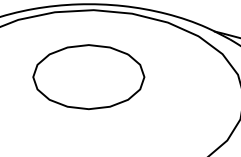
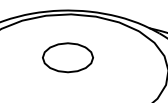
part: (88, 76) -> (67, 57), size x0.7

